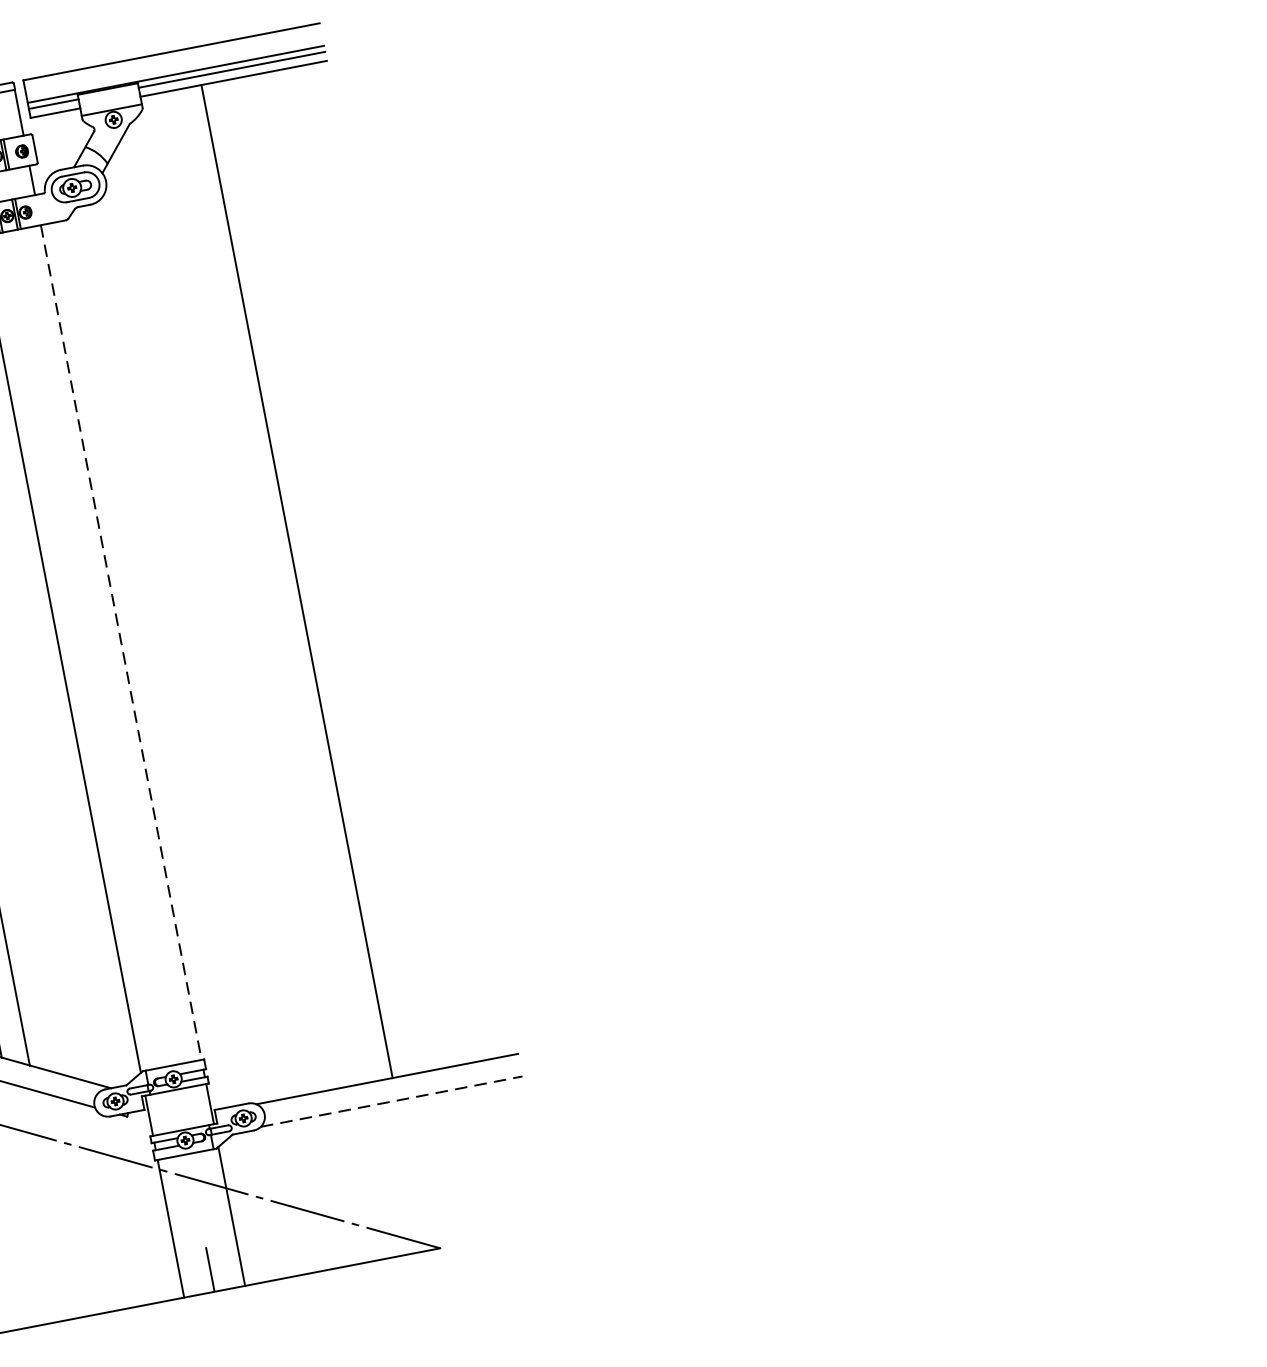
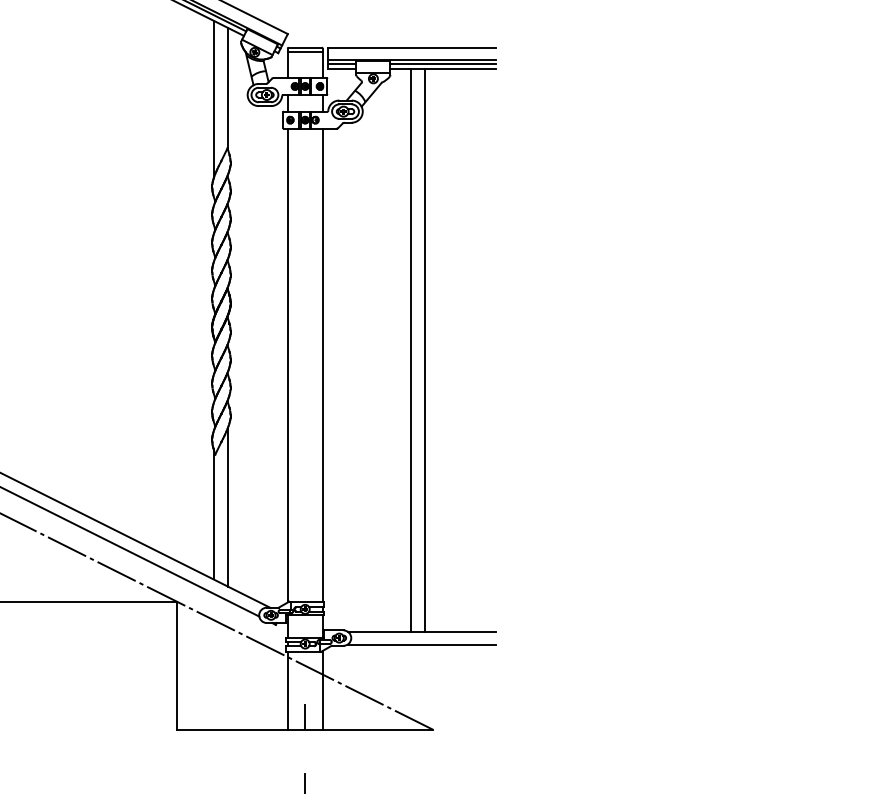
line: (271, 586) -> (410, 350), added
line: (121, 643) -> (322, 365), dashed -> solid
line: (392, 1101) -> (422, 644), dashed -> solid

